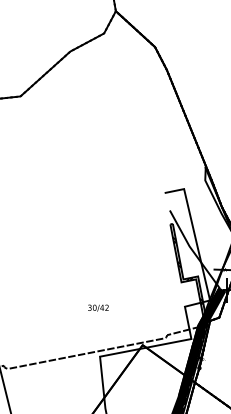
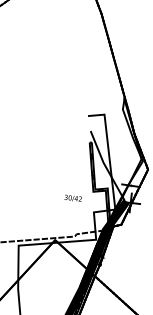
text: (98, 307) -> (73, 198), moved

